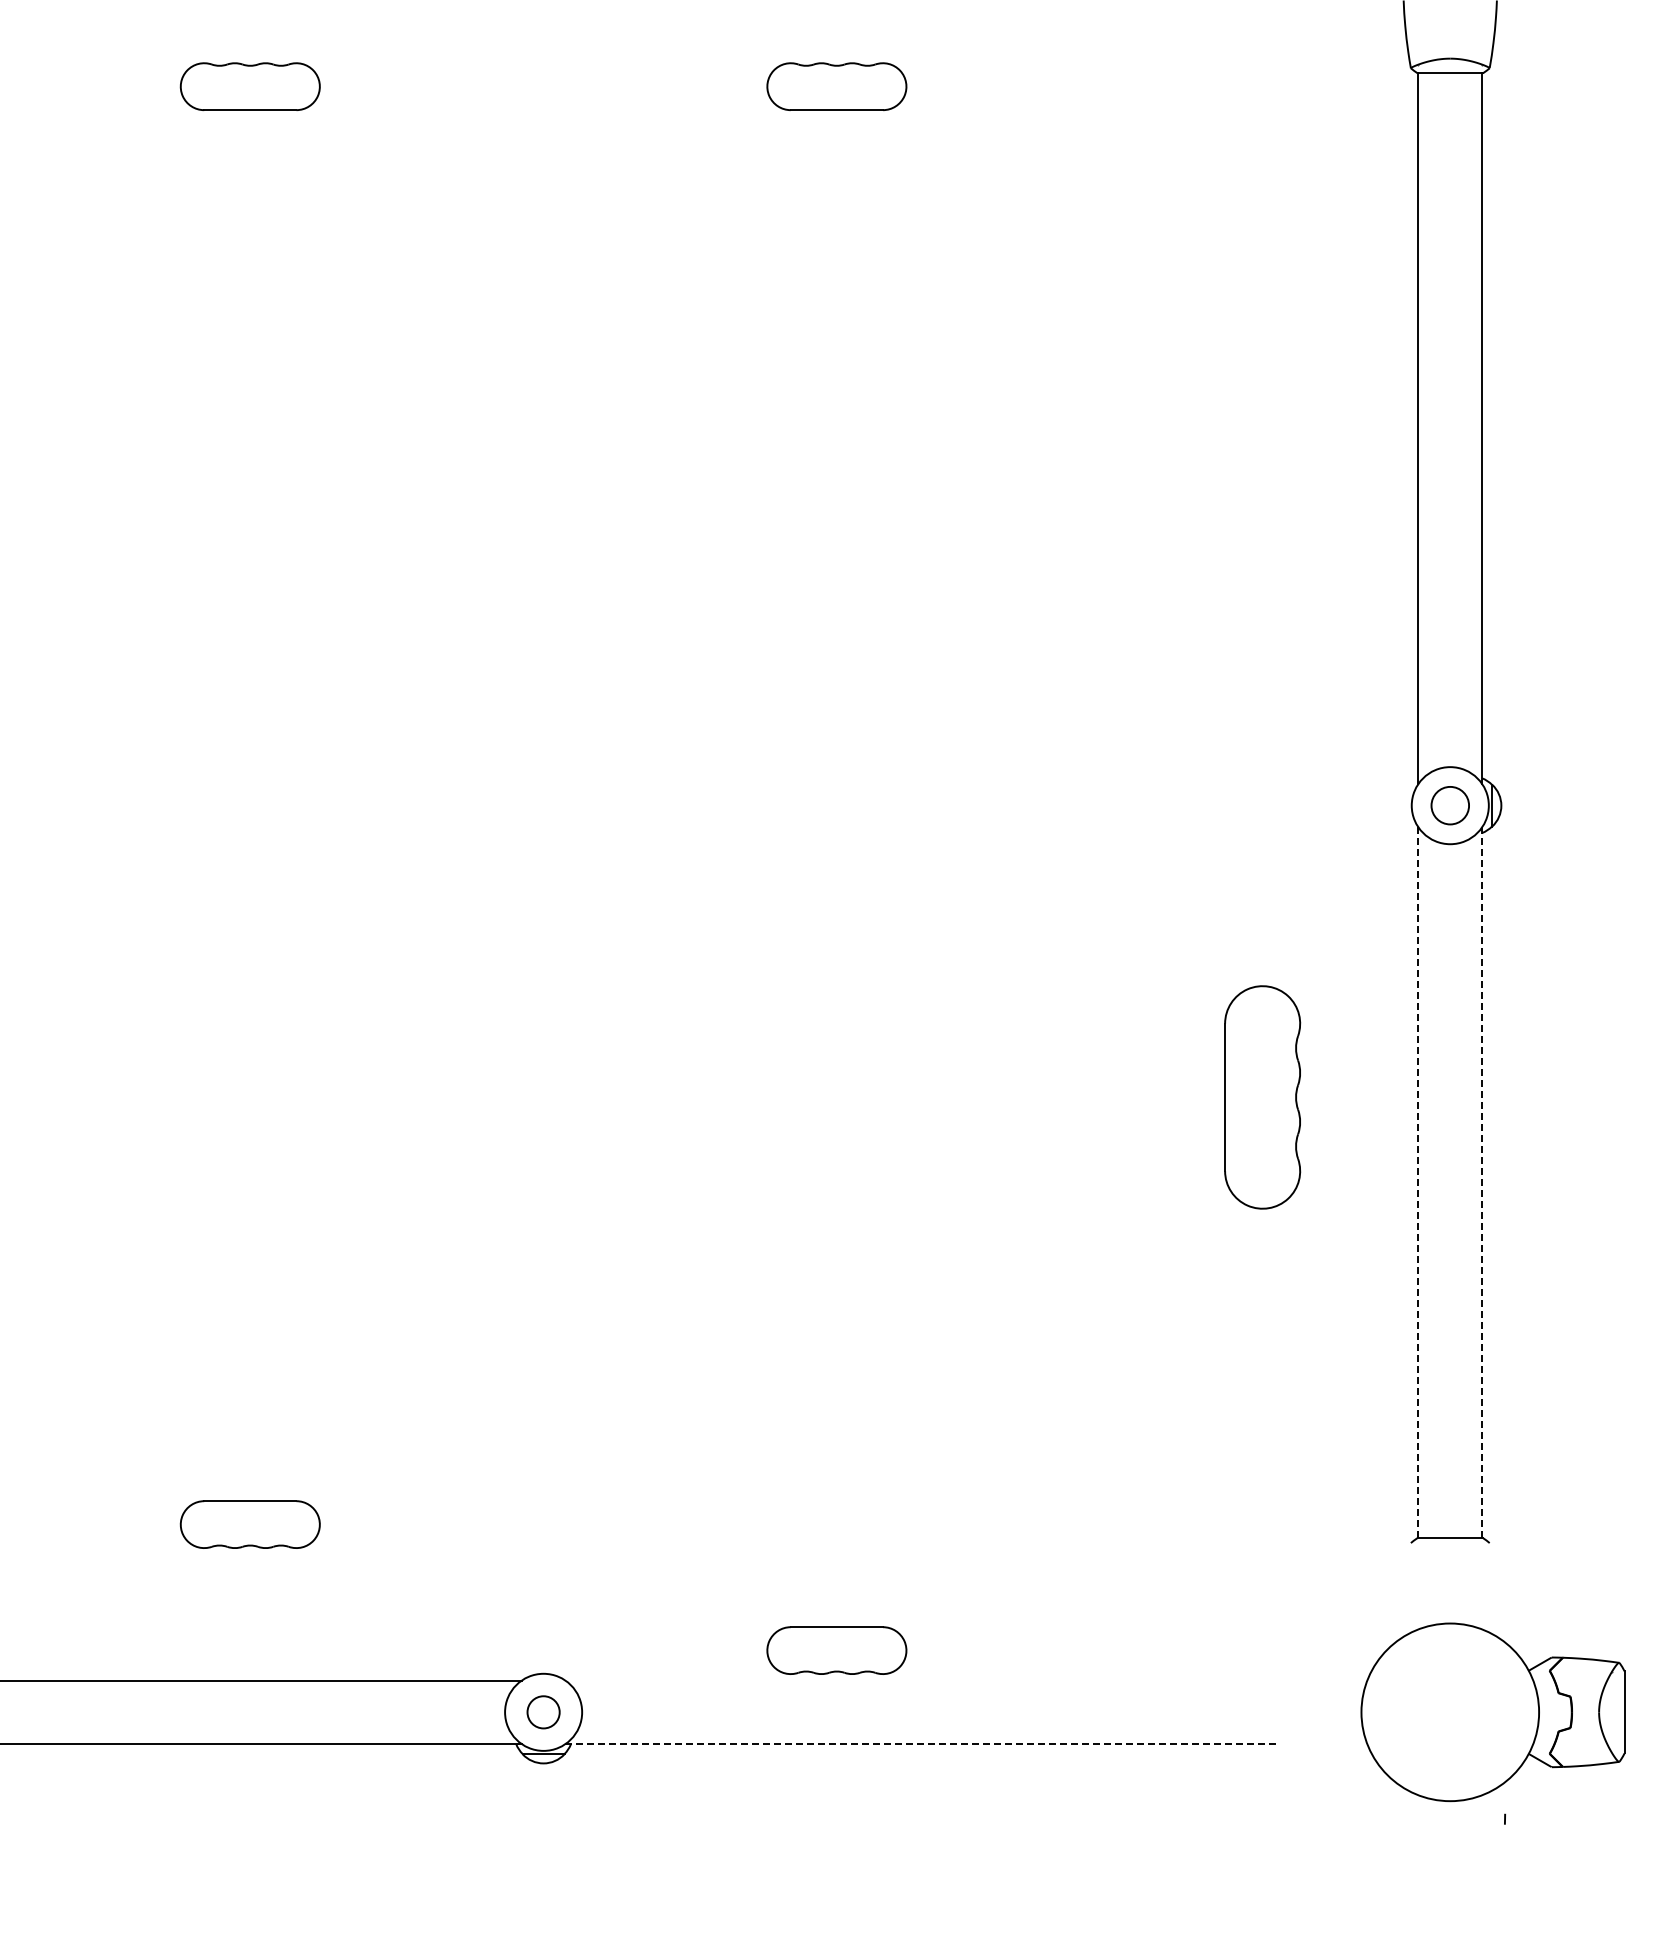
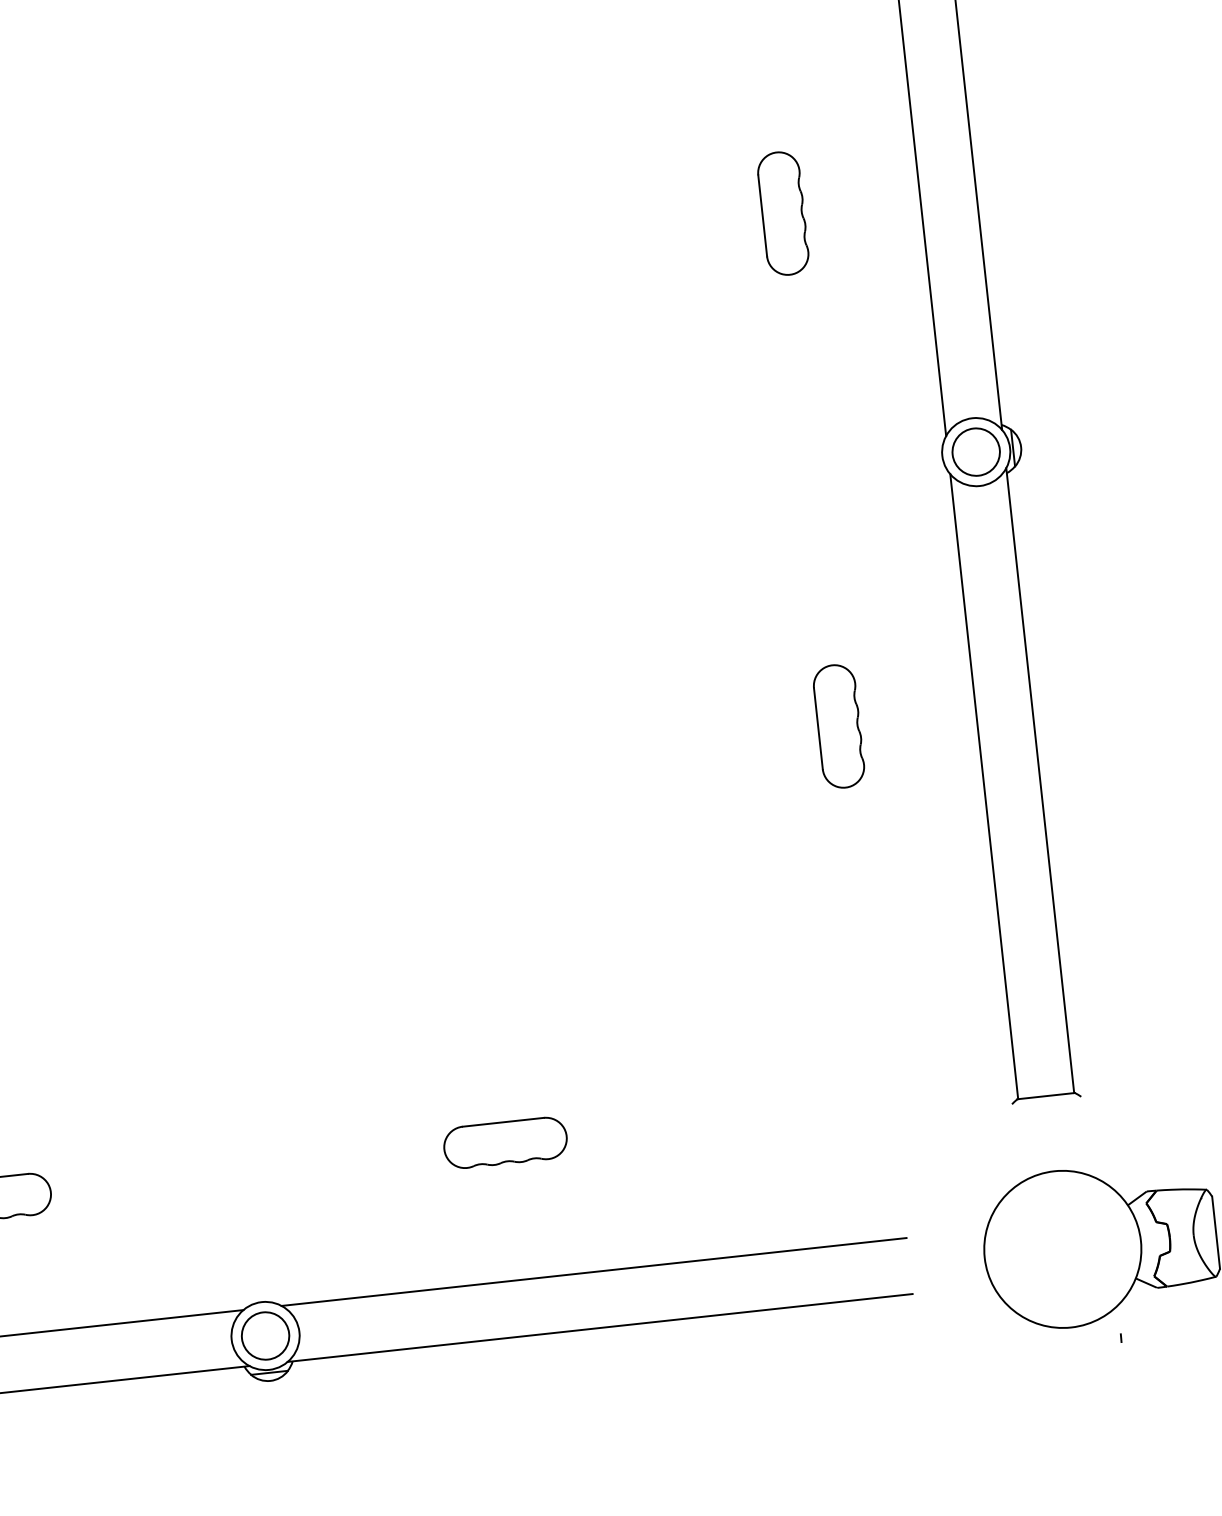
part: (1262, 513) -> (783, 213), added
circle: (1450, 805) -> (976, 451), size x1.43
part: (1262, 1096) -> (838, 725), size x0.62
line: (1418, 1182) -> (984, 786), dashed -> solid
line: (1482, 1182) -> (1040, 780), dashed -> solid
part: (836, 1650) -> (505, 1142), moved
line: (920, 1680) -> (593, 1271), added
circle: (543, 1712) -> (265, 1336), size x1.67
line: (921, 1744) -> (600, 1328), dashed -> solid

